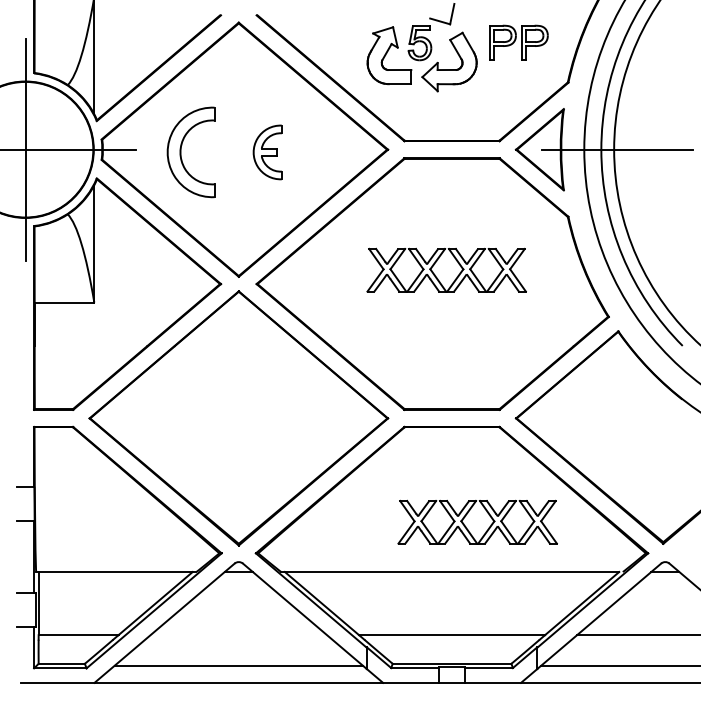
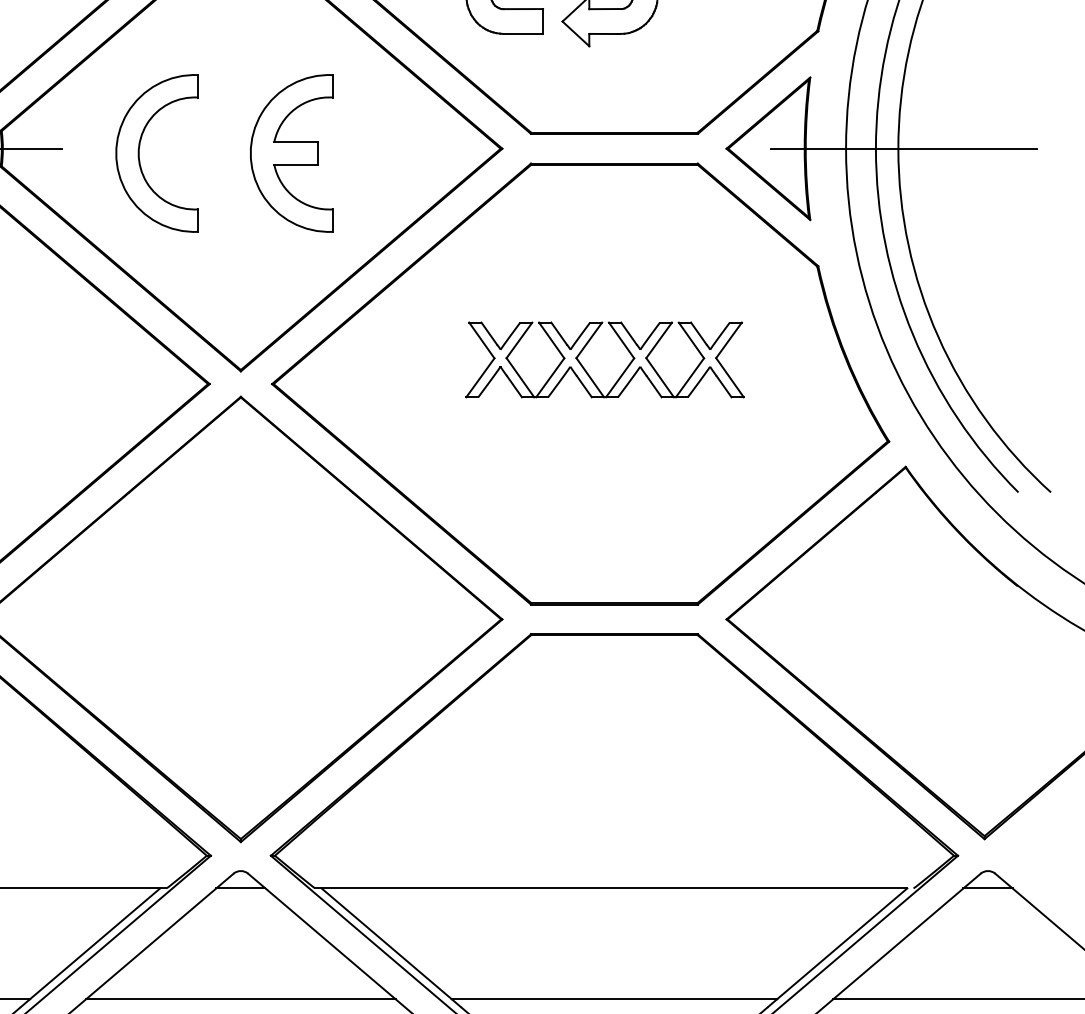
part: (267, 152) -> (291, 153), size x1.67
part: (477, 521) -> (659, 799), removed
line: (238, 635) -> (240, 999), added

